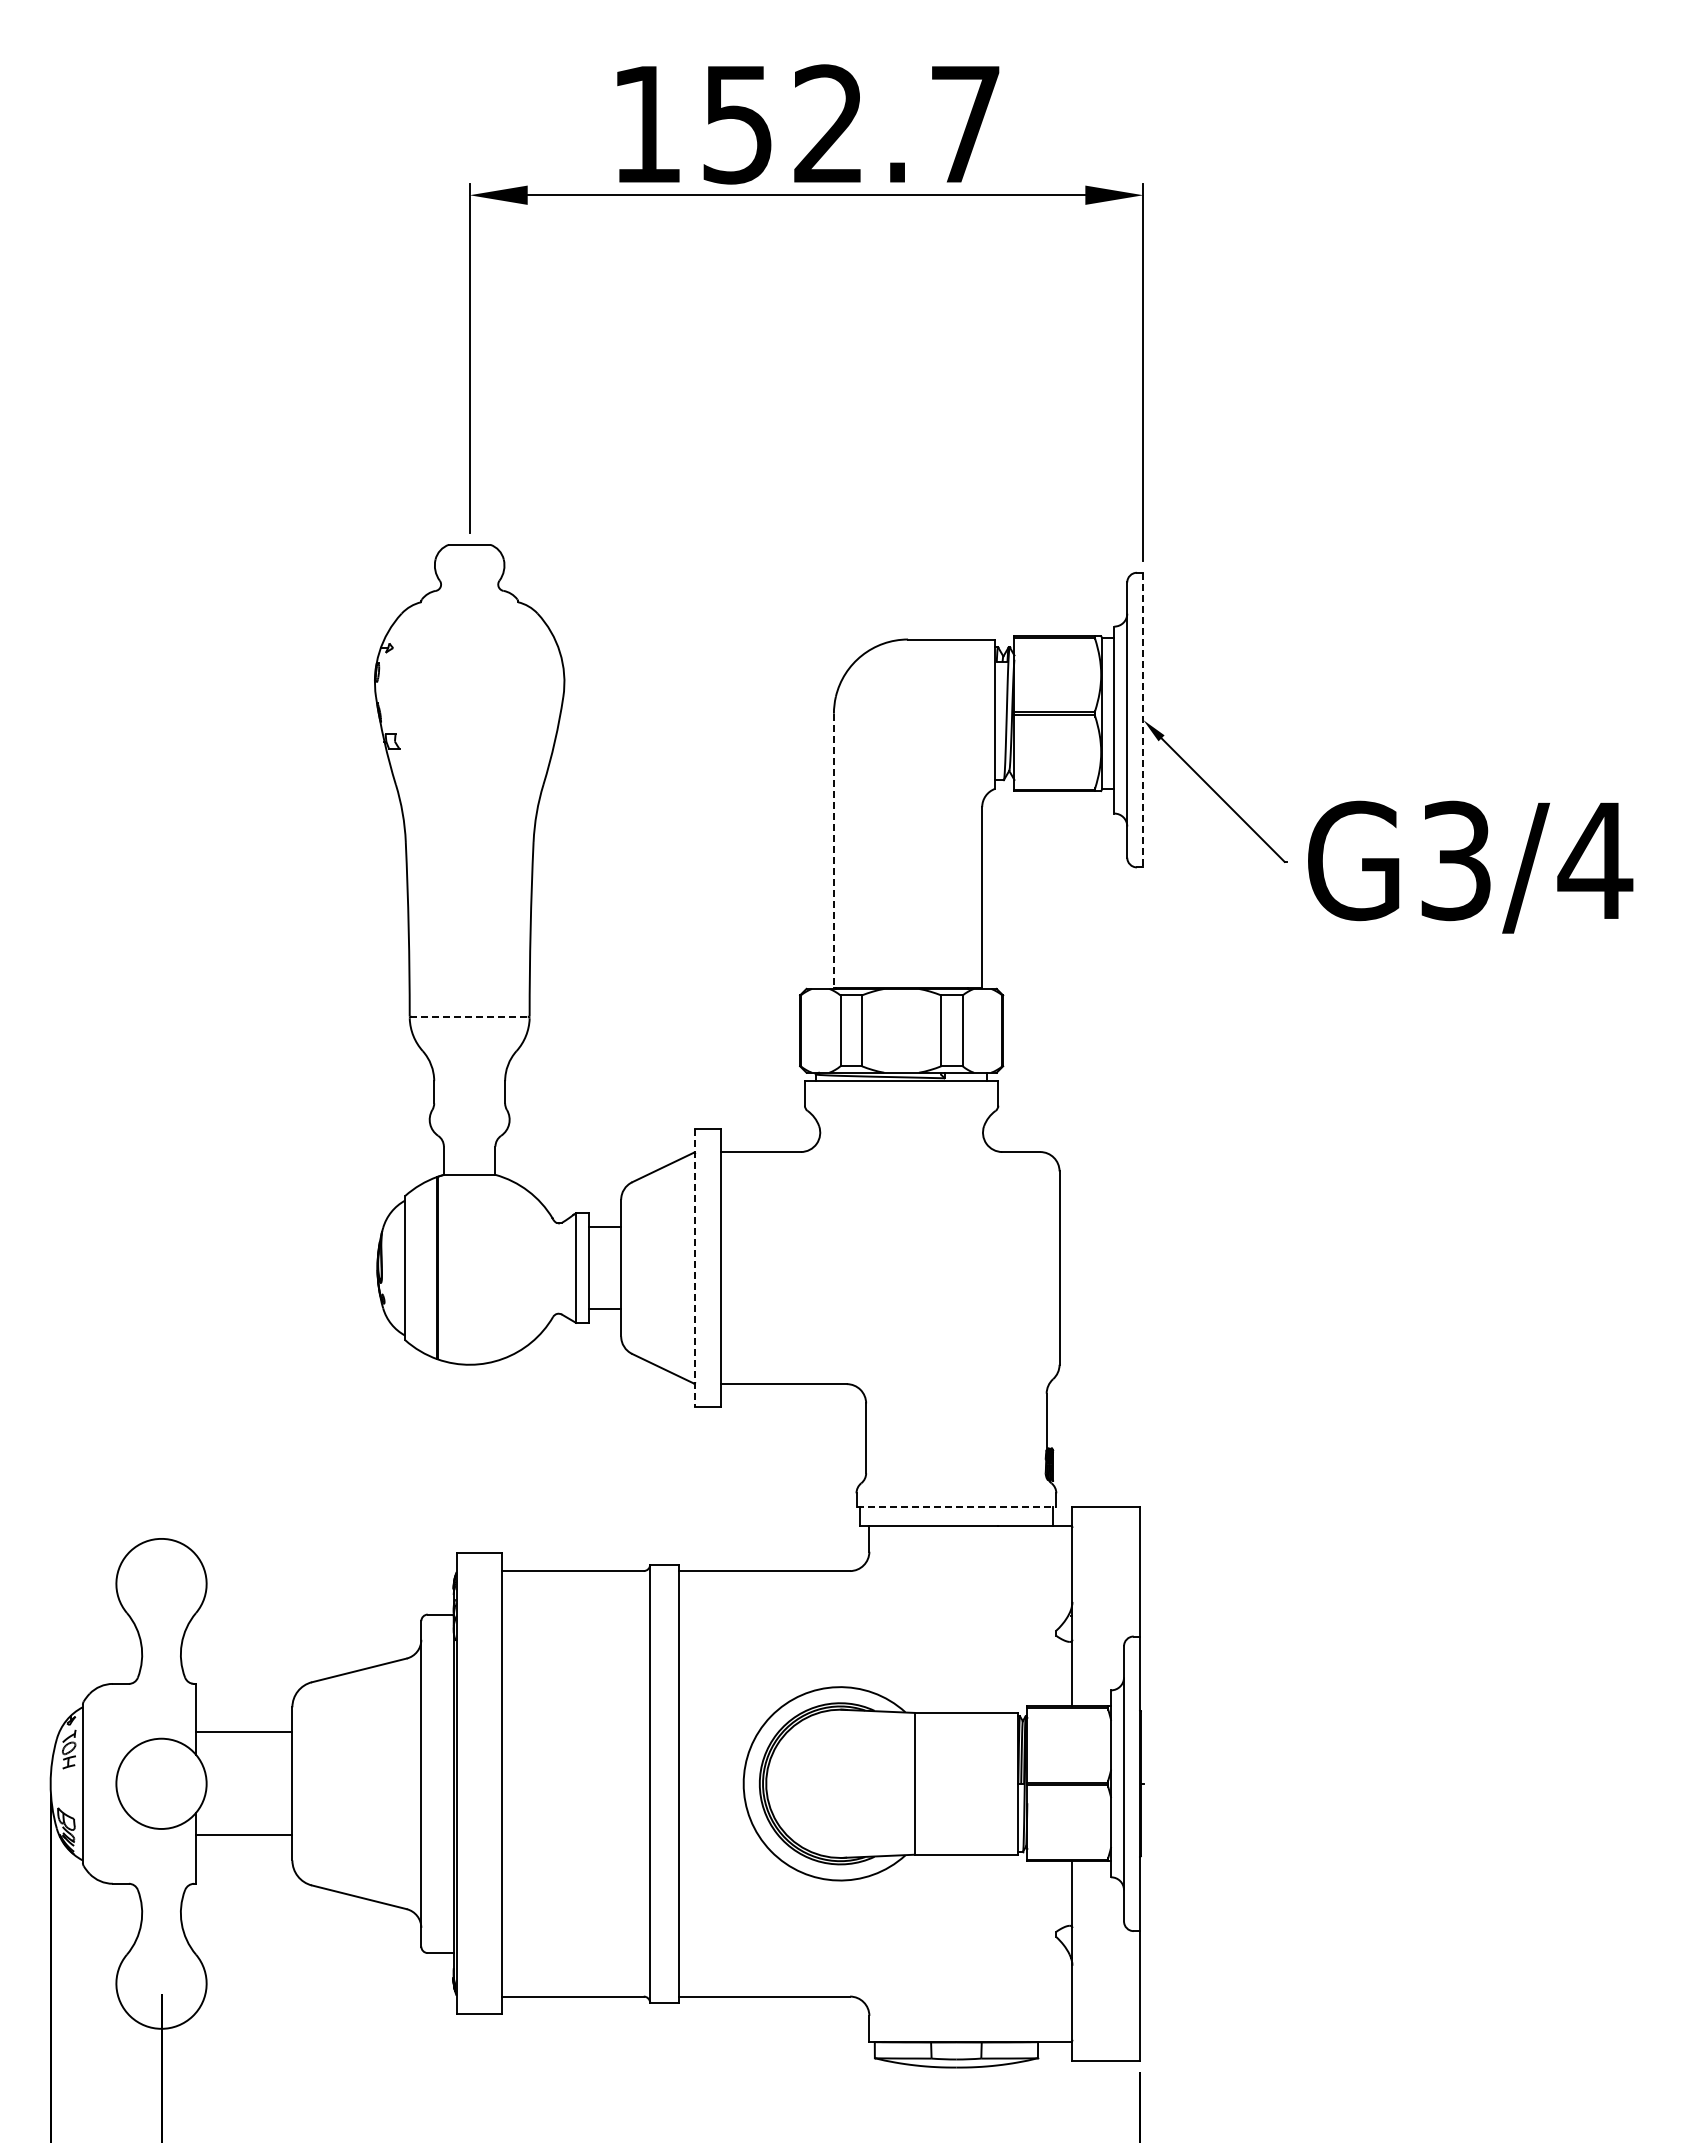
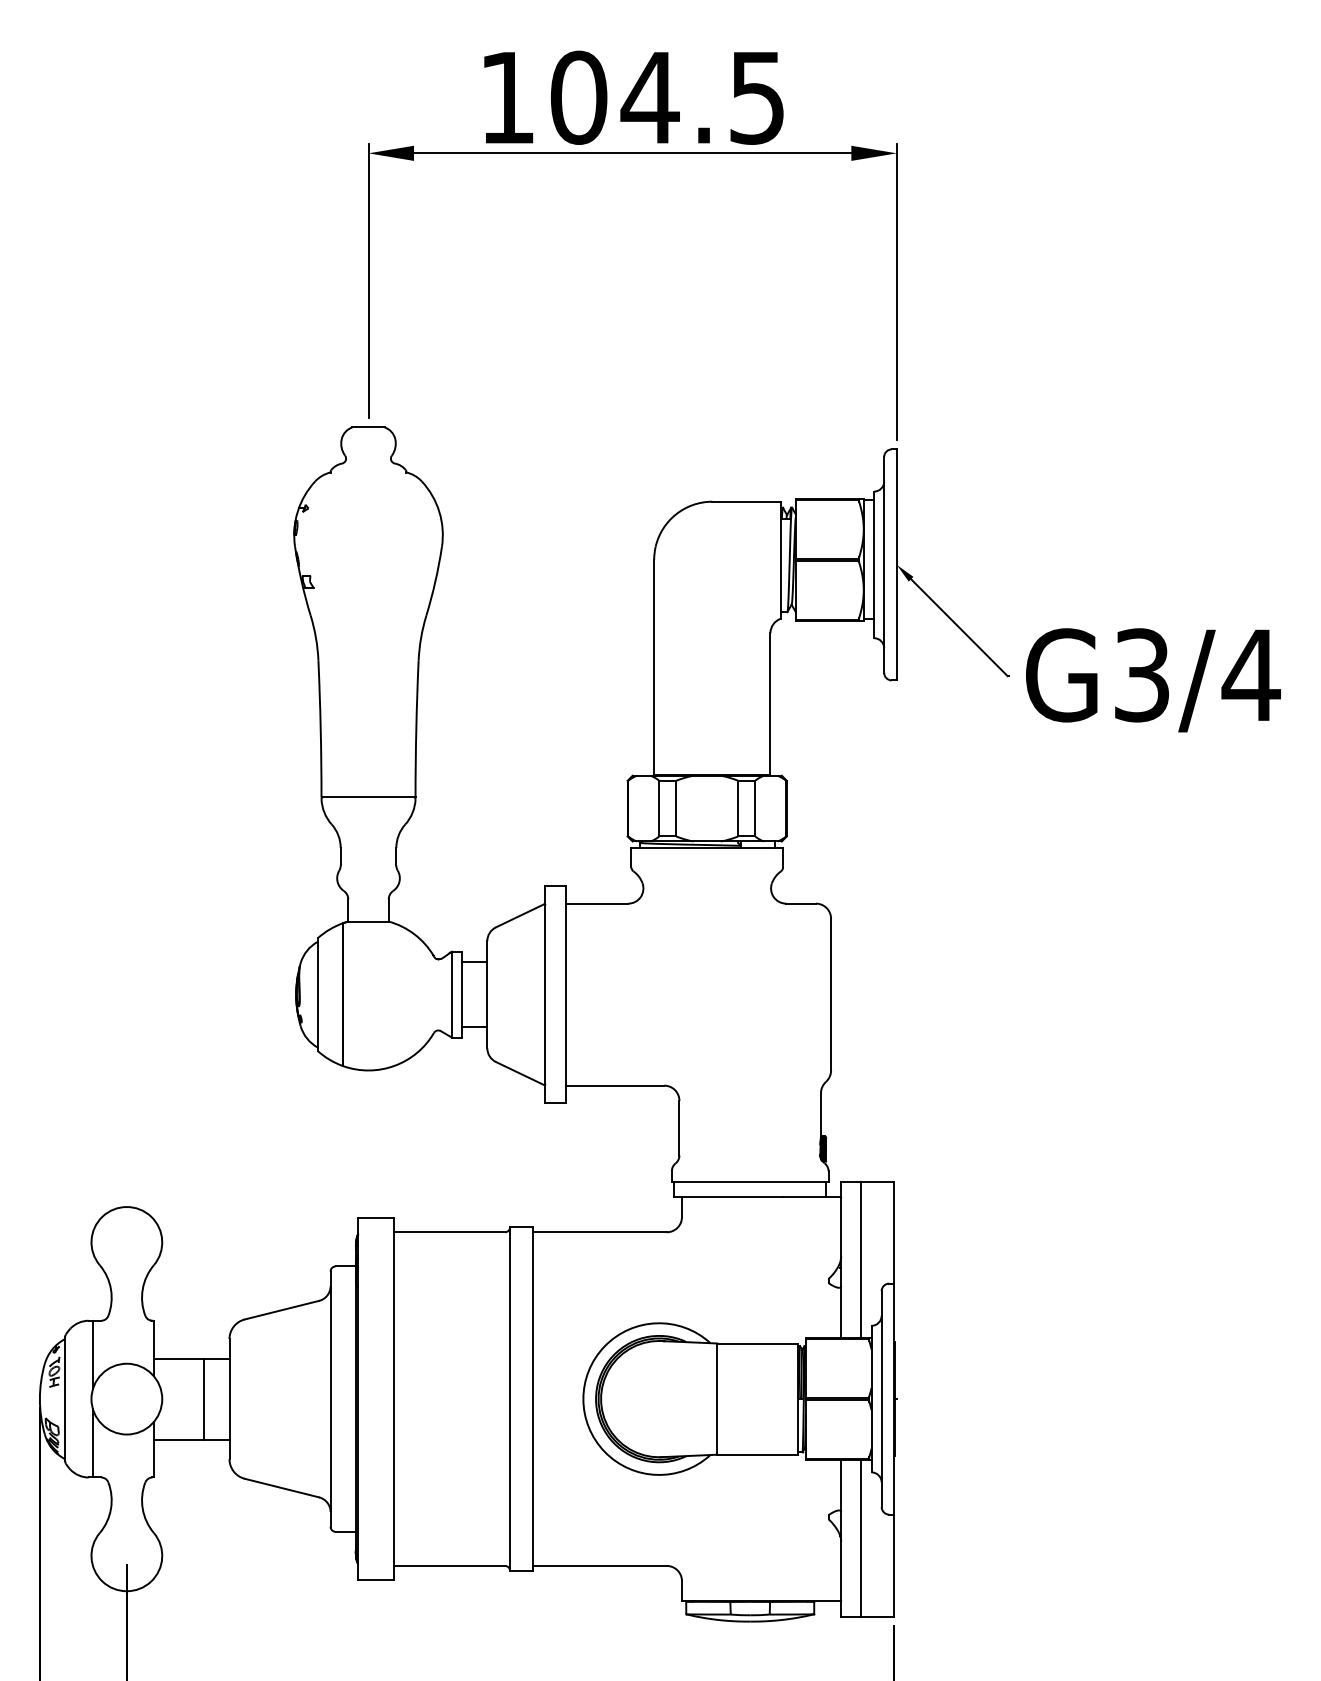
text: (850, 124) -> (667, 97), 152.7 -> 104.5
line: (1143, 720) -> (896, 565), dashed -> solid
line: (833, 850) -> (653, 667), dashed -> solid
line: (469, 1016) -> (368, 797), dashed -> solid
line: (695, 1268) -> (545, 994), dashed -> solid
line: (956, 1506) -> (750, 1181), dashed -> solid
line: (1098, 1606) -> (861, 1260), added
line: (118, 1727) -> (93, 1354), added
line: (260, 1783) -> (204, 1398), added
line: (118, 1839) -> (93, 1442), added
line: (1098, 1961) -> (861, 1538), added

